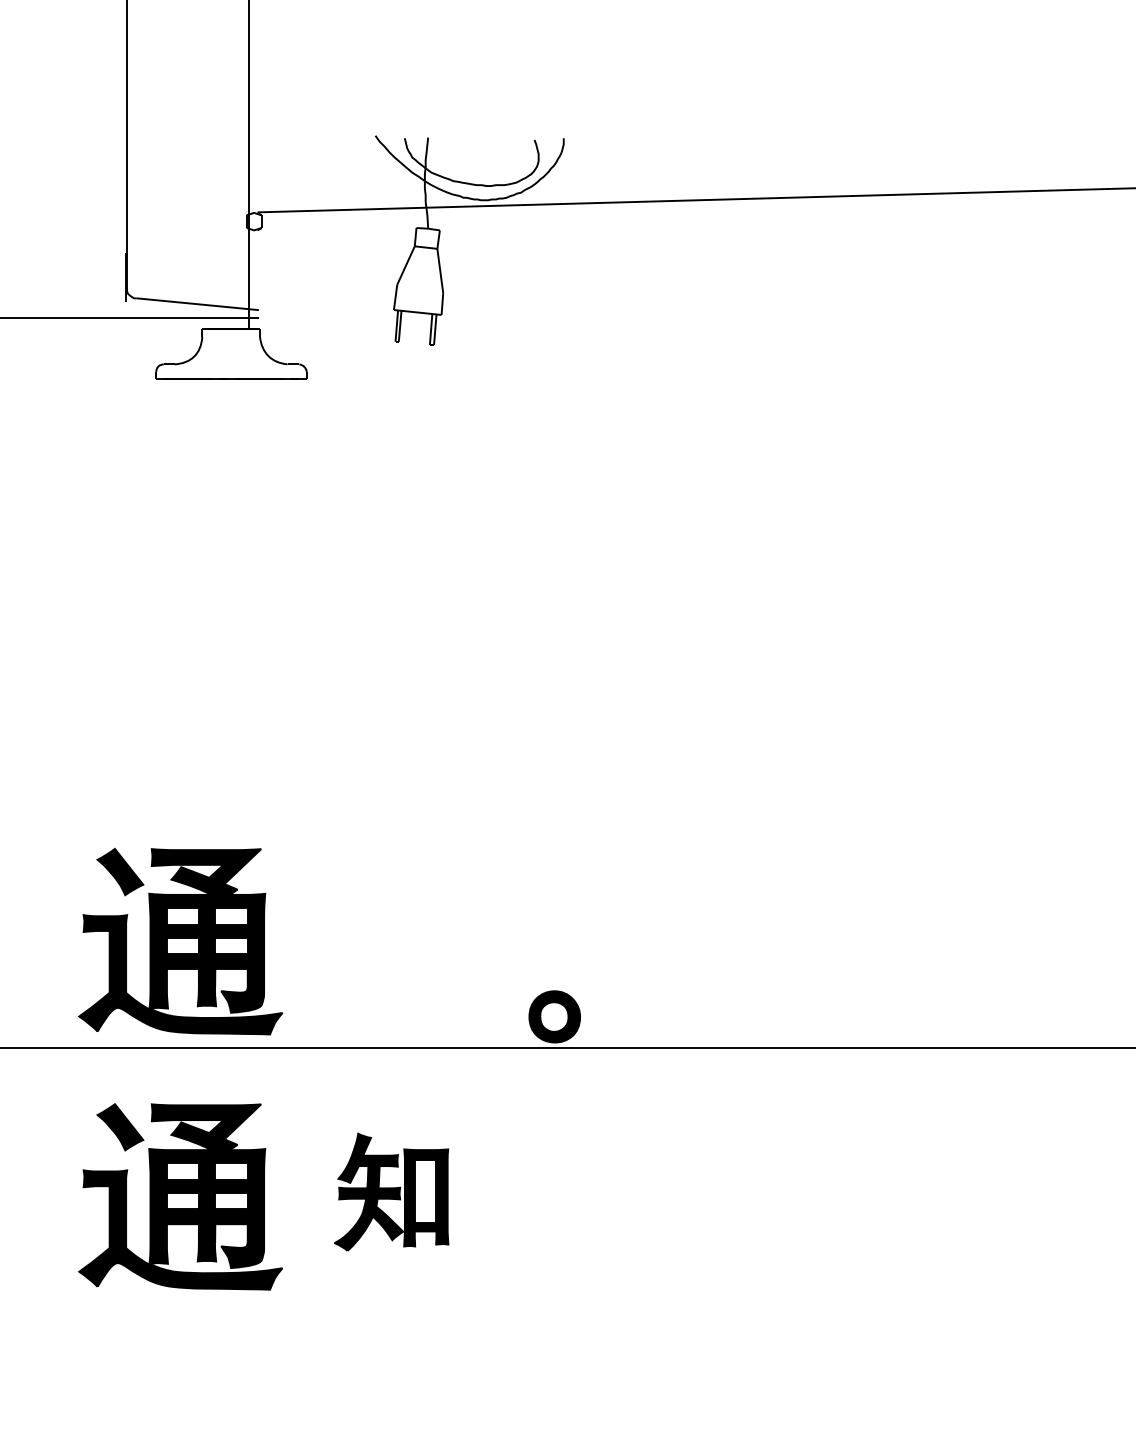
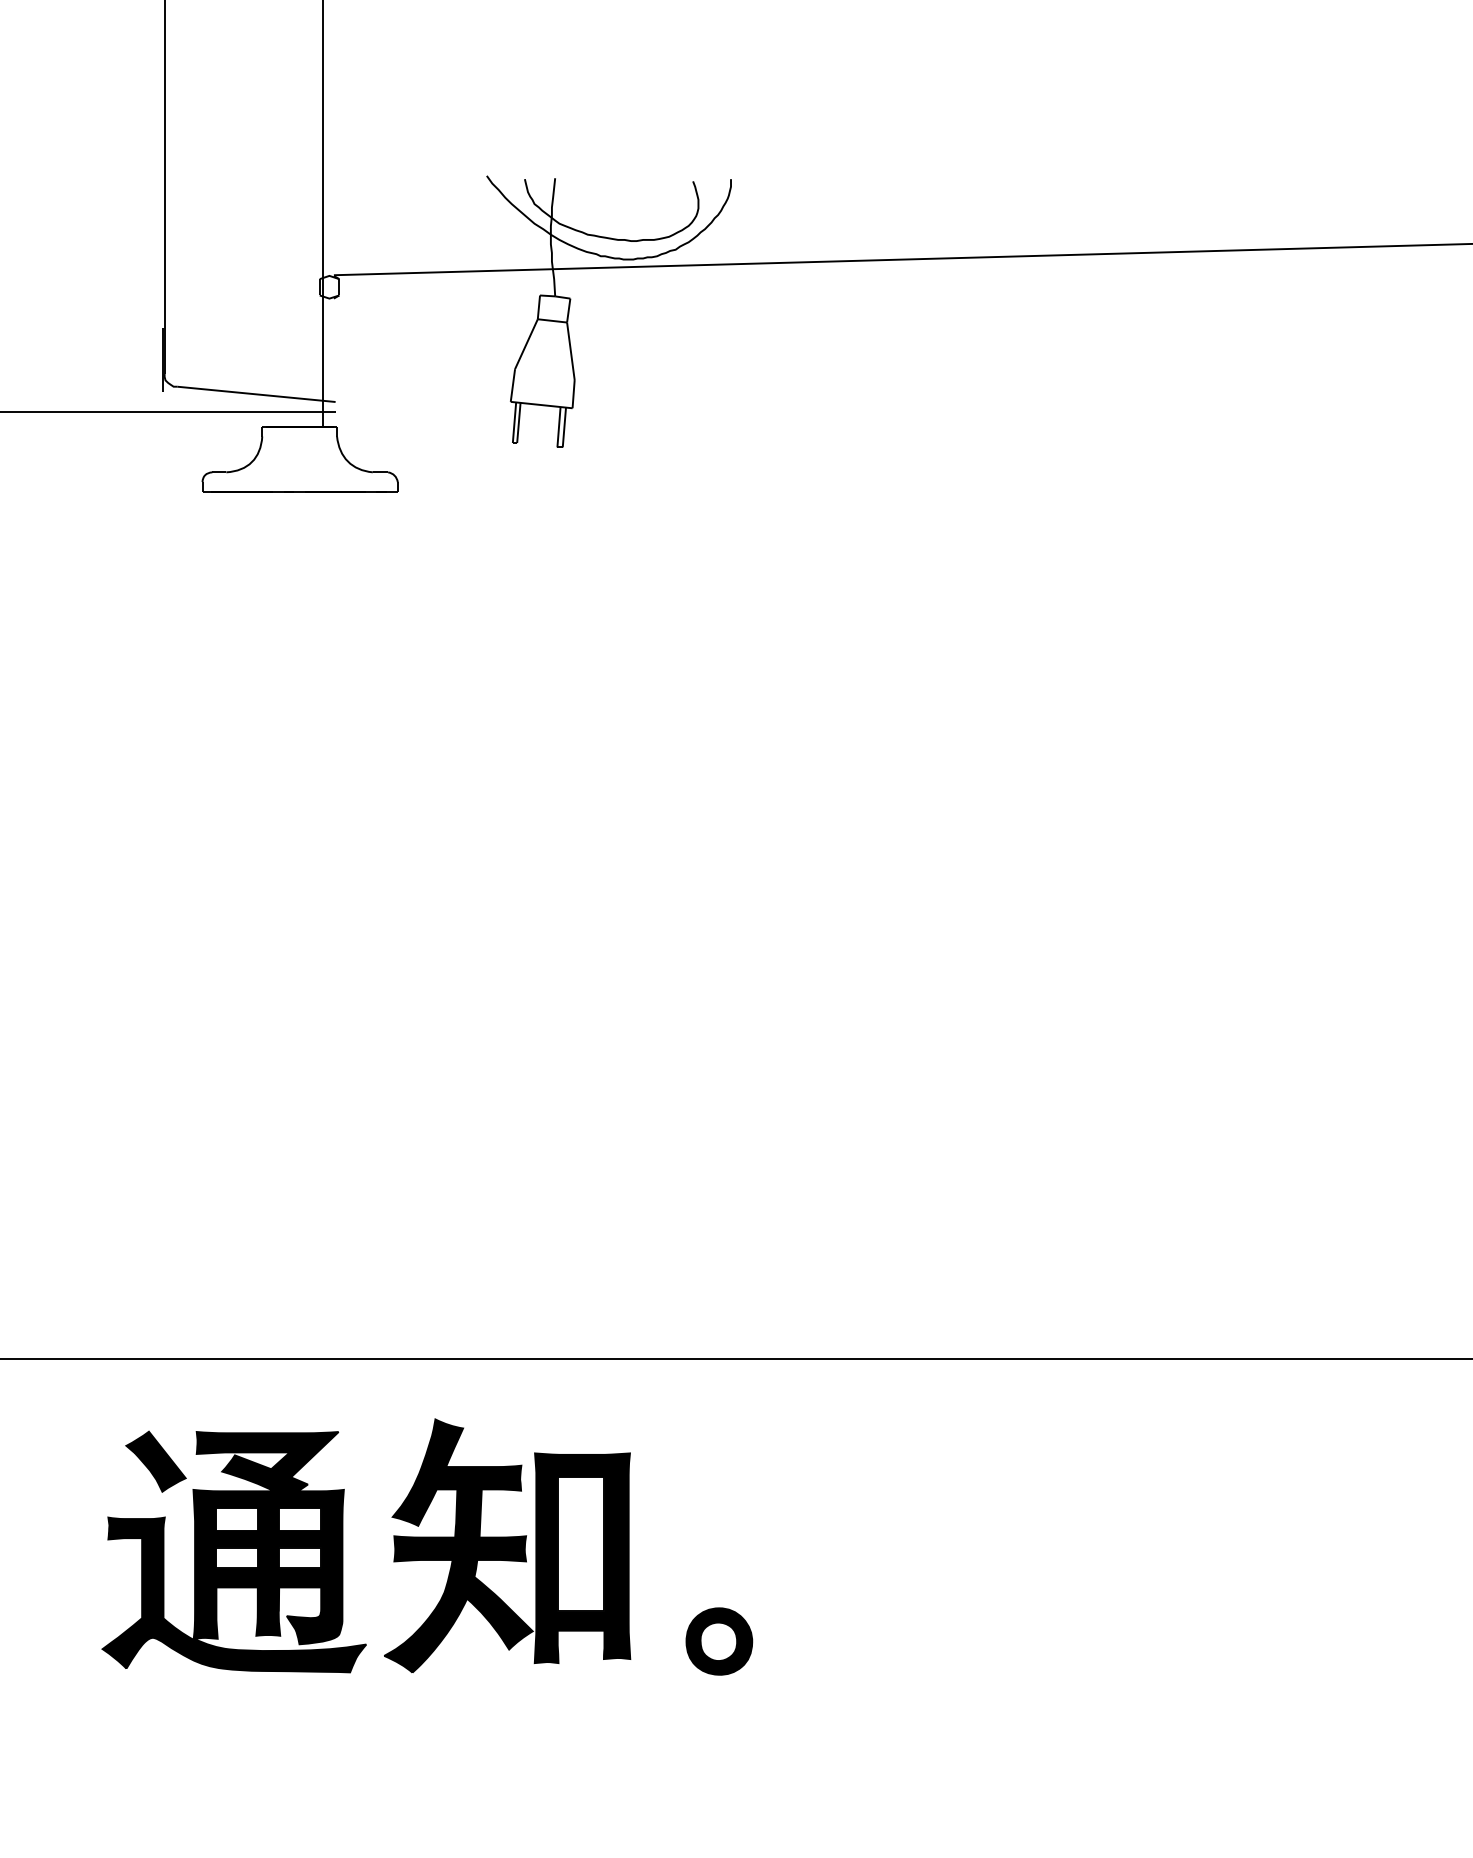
part: (180, 941) -> (233, 1220), removed
part: (554, 1016) -> (719, 1641), moved
part: (391, 1191) -> (507, 1545), size x1.67

